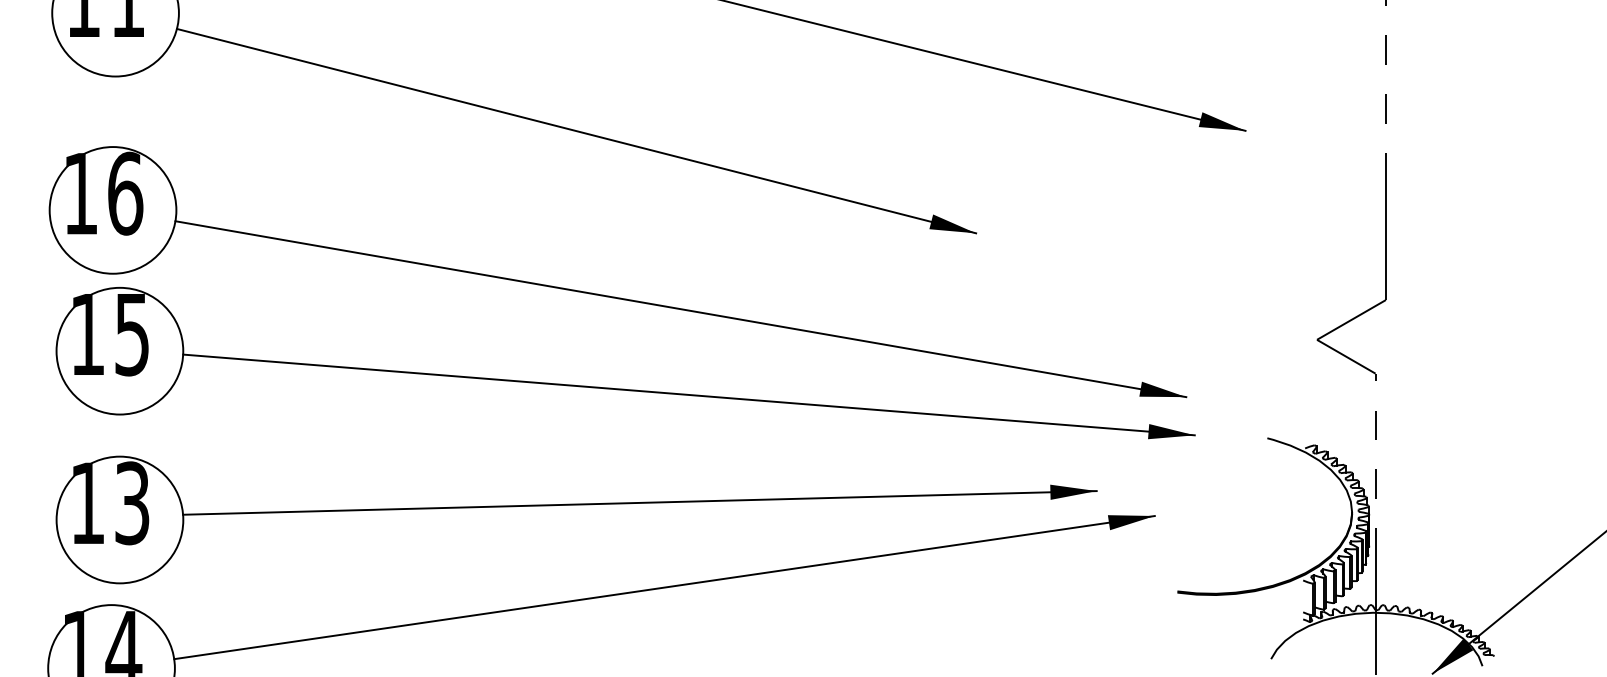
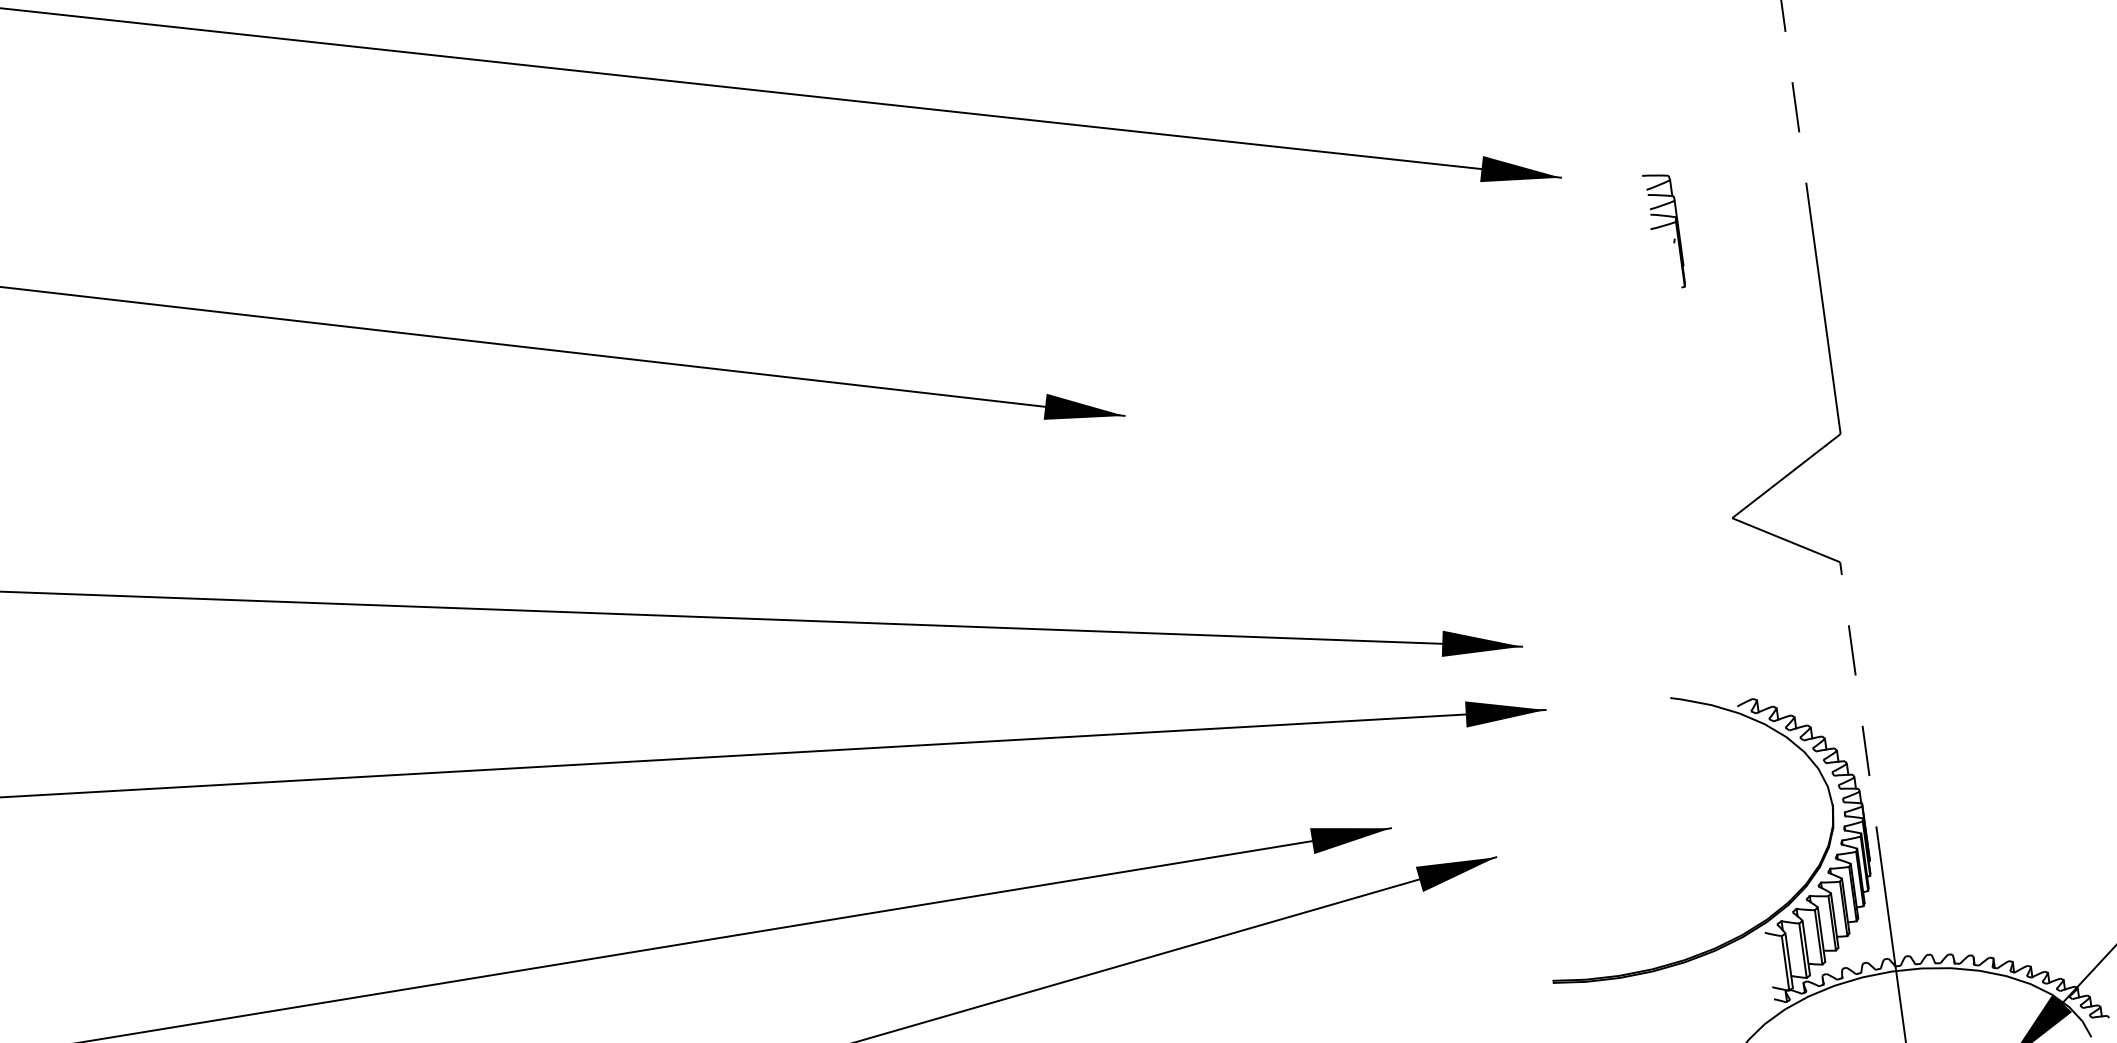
part: (1300, 169) -> (1664, 230), added

